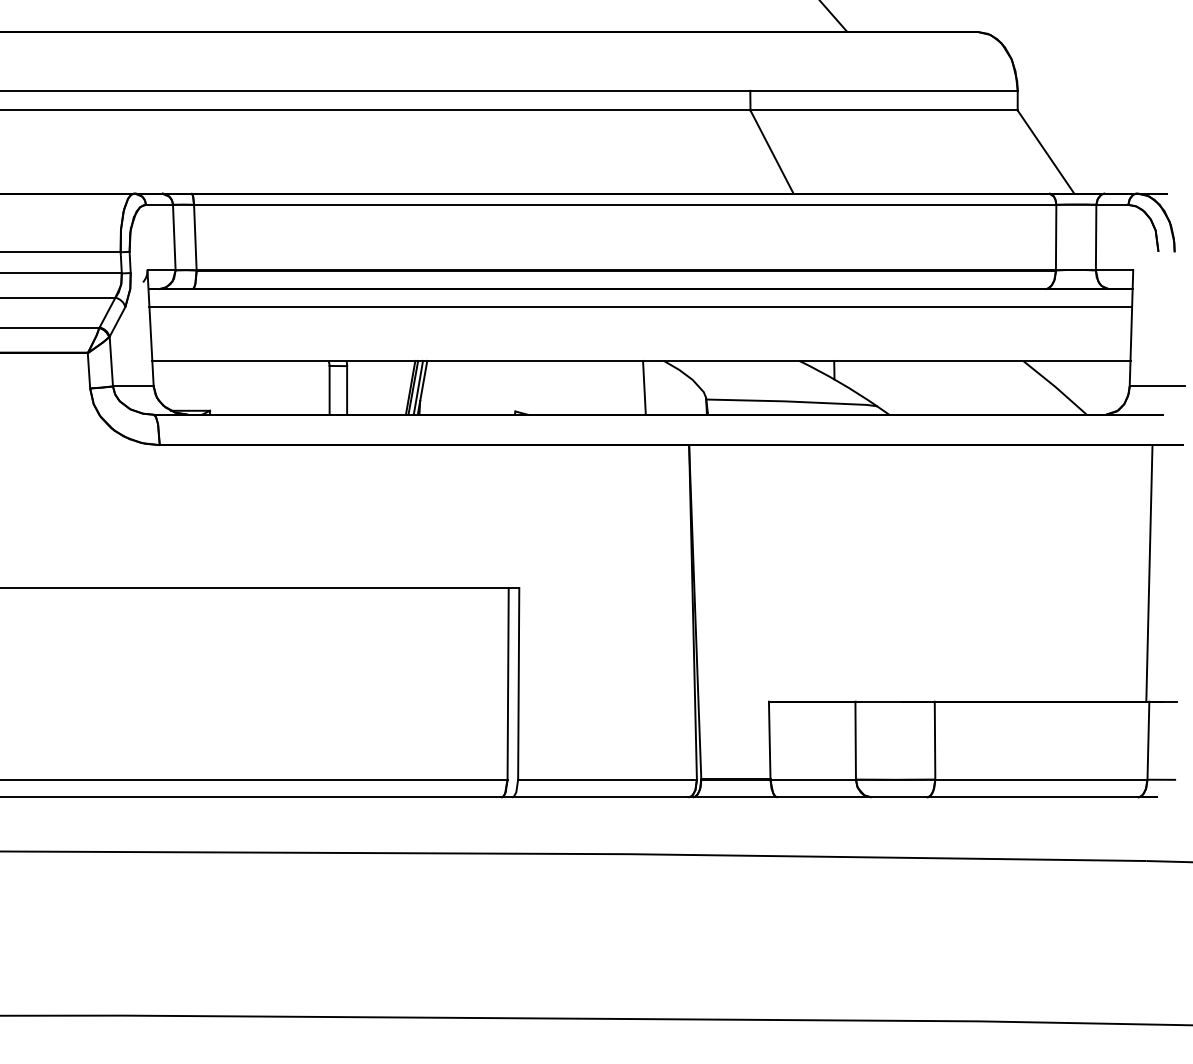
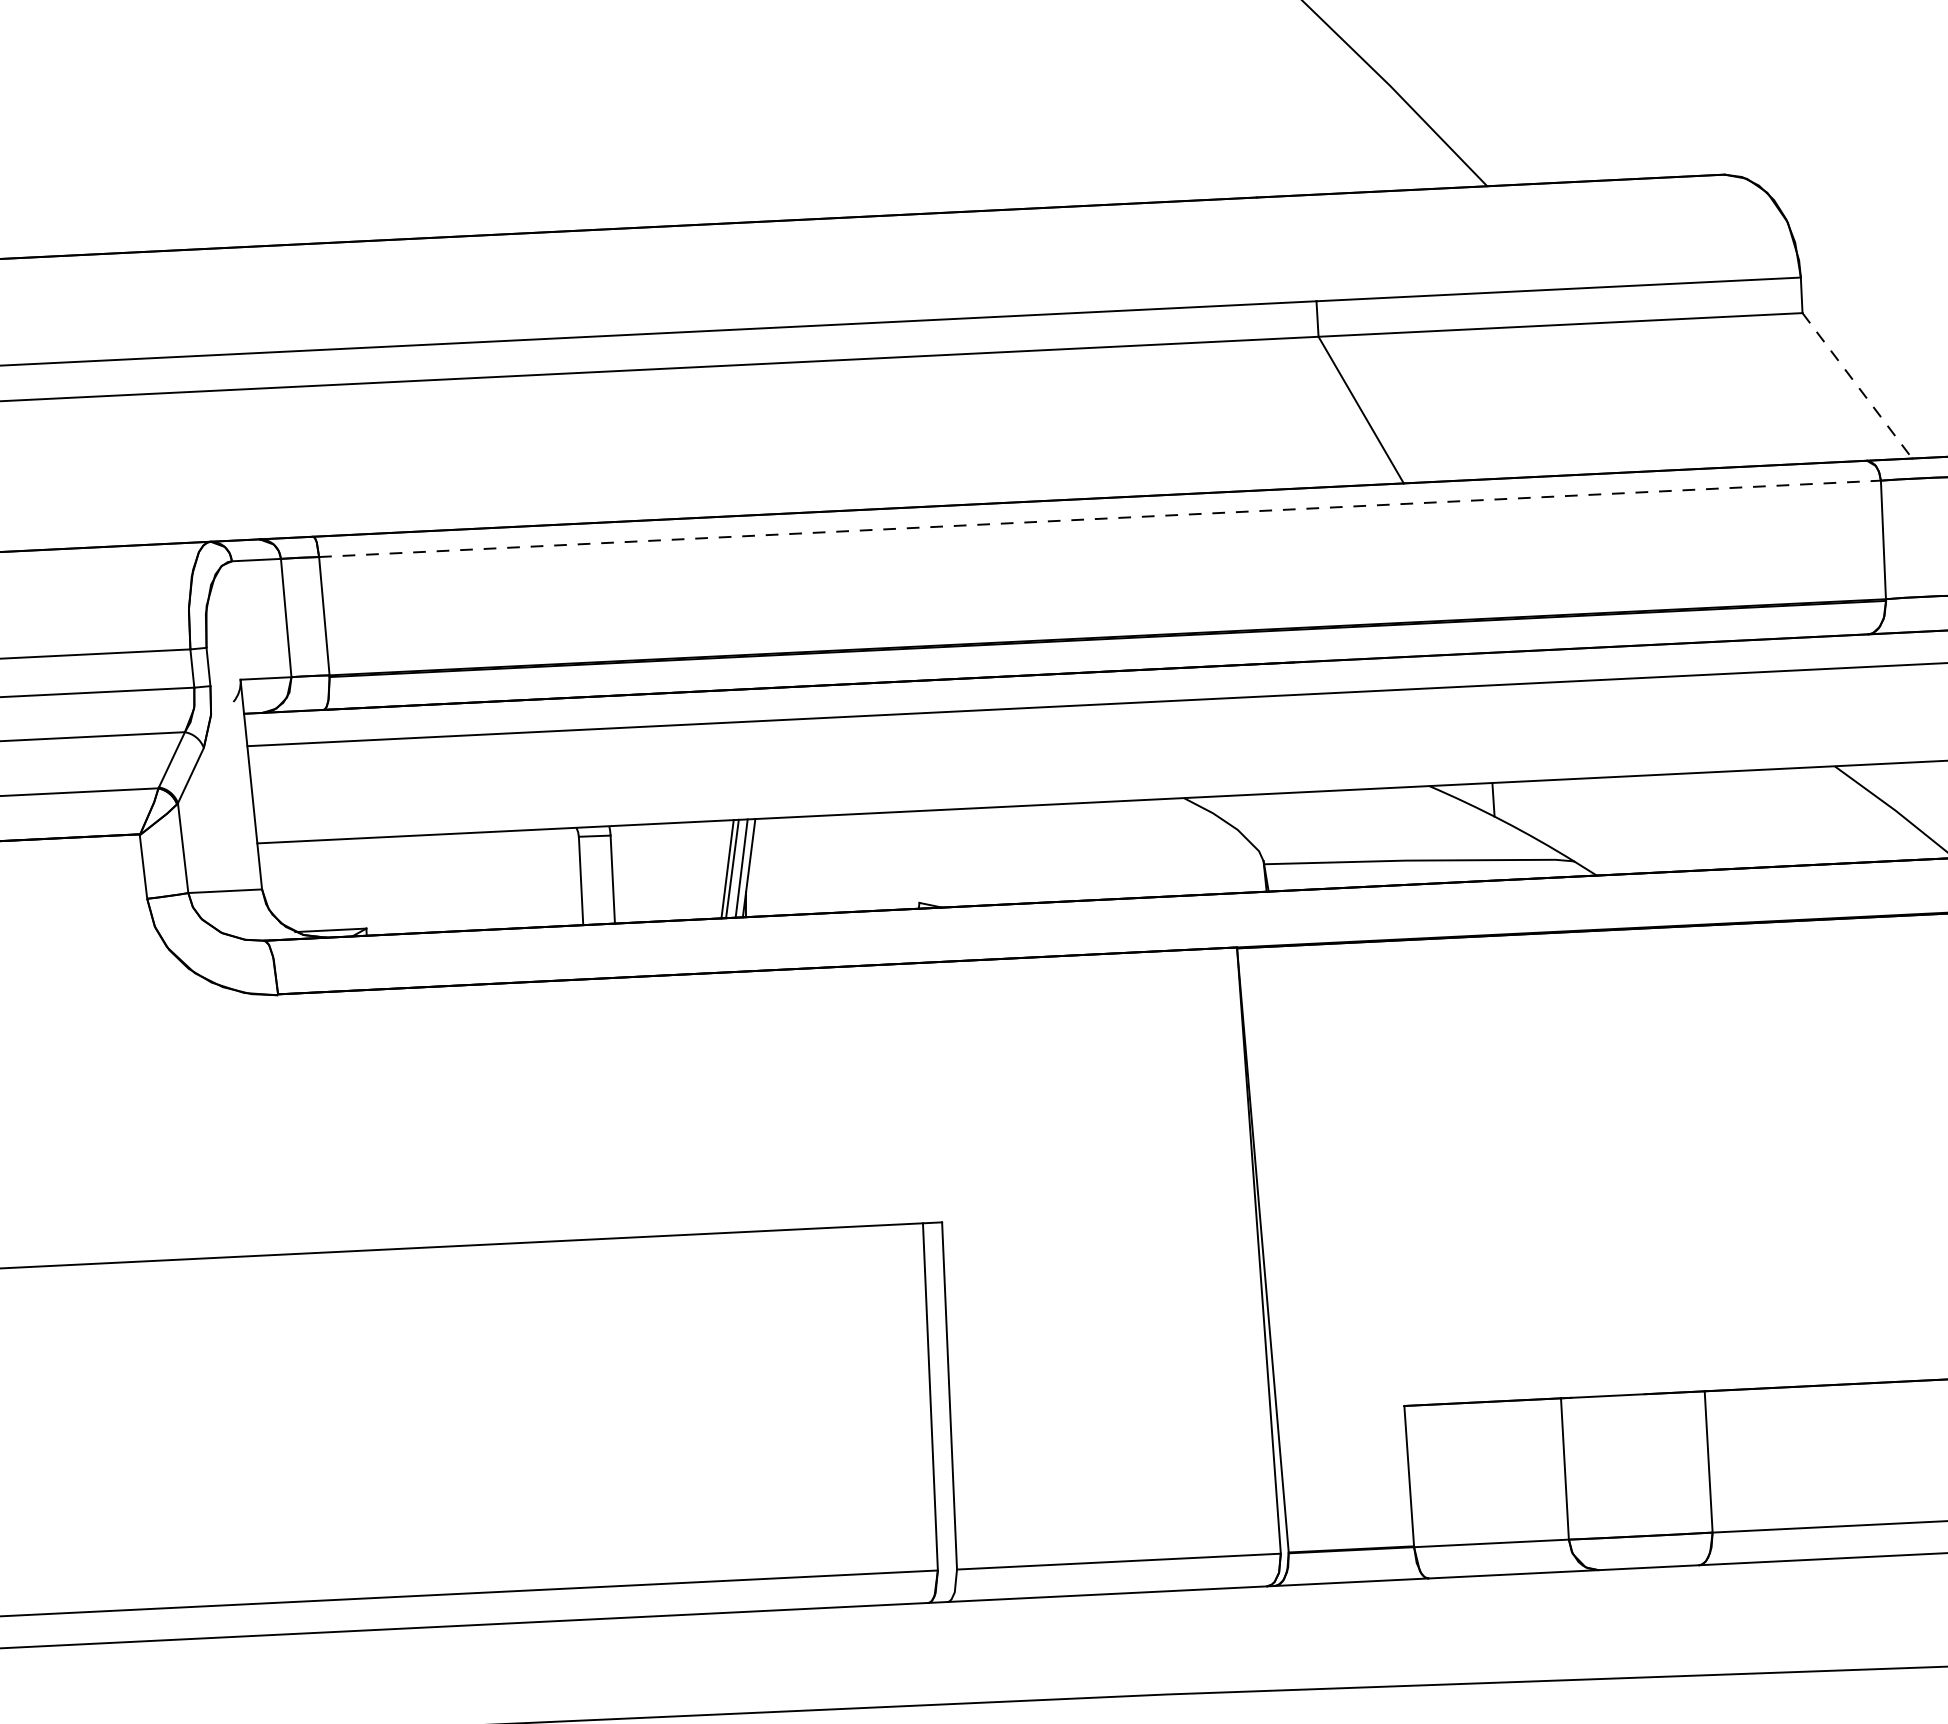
line: (1046, 152) -> (1858, 386), solid -> dashed
line: (625, 204) -> (1100, 518), solid -> dashed
line: (644, 387) -> (1151, 847), removed

